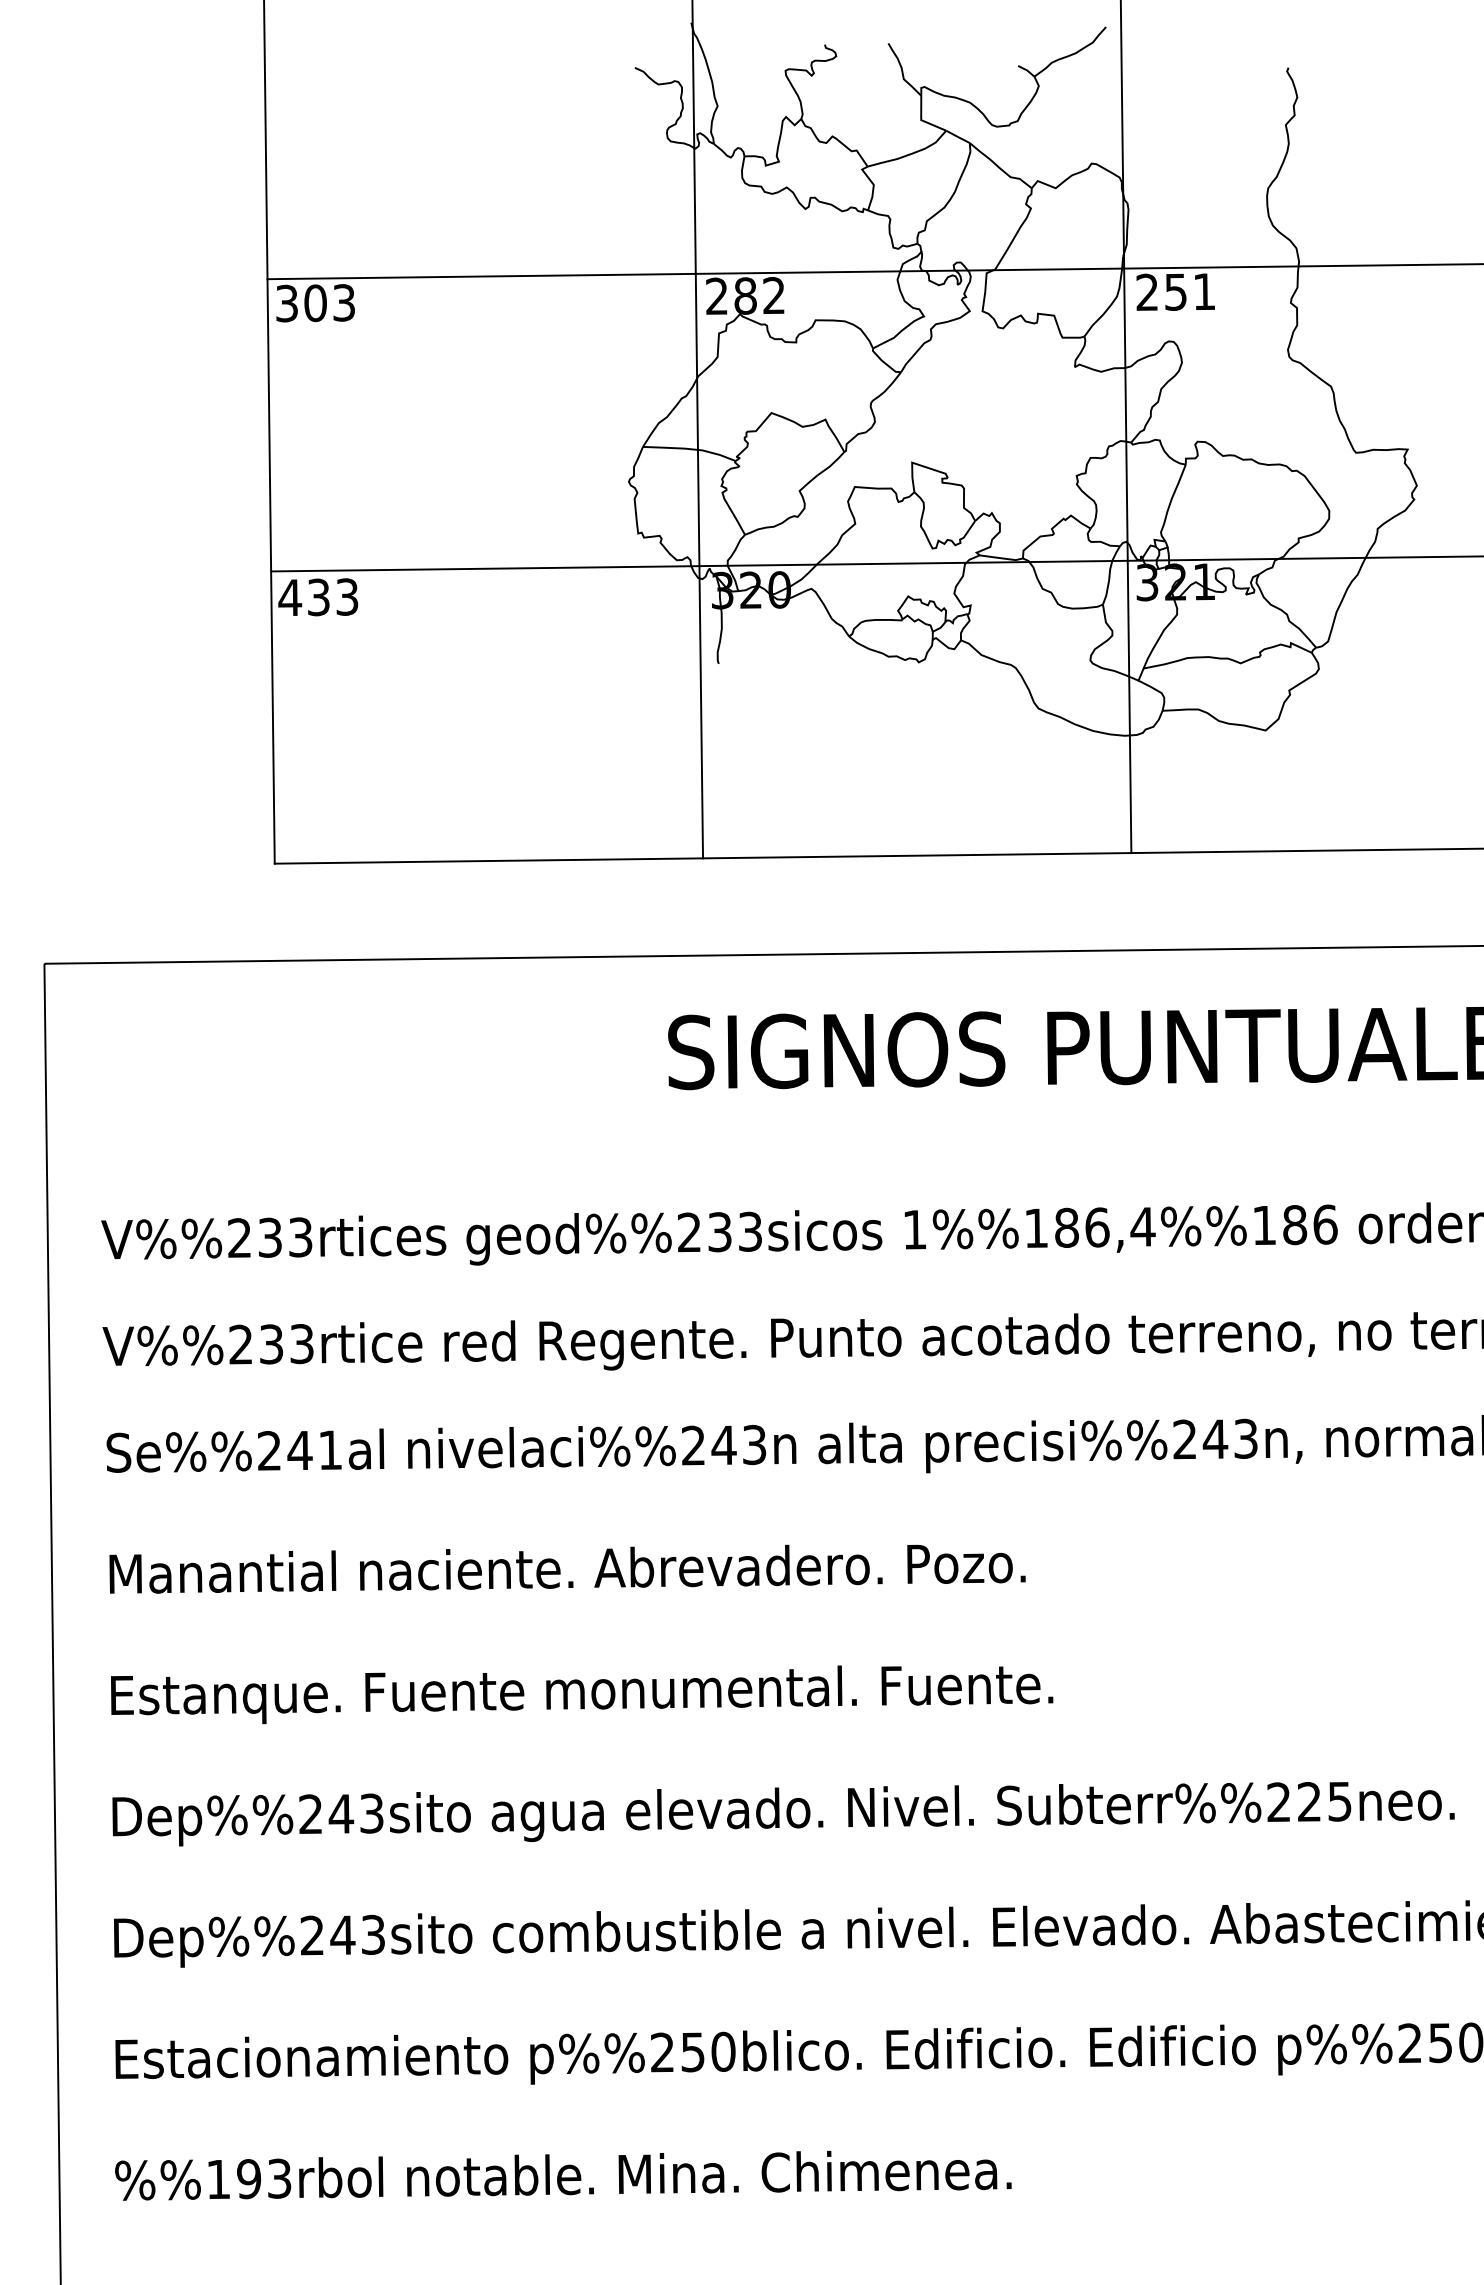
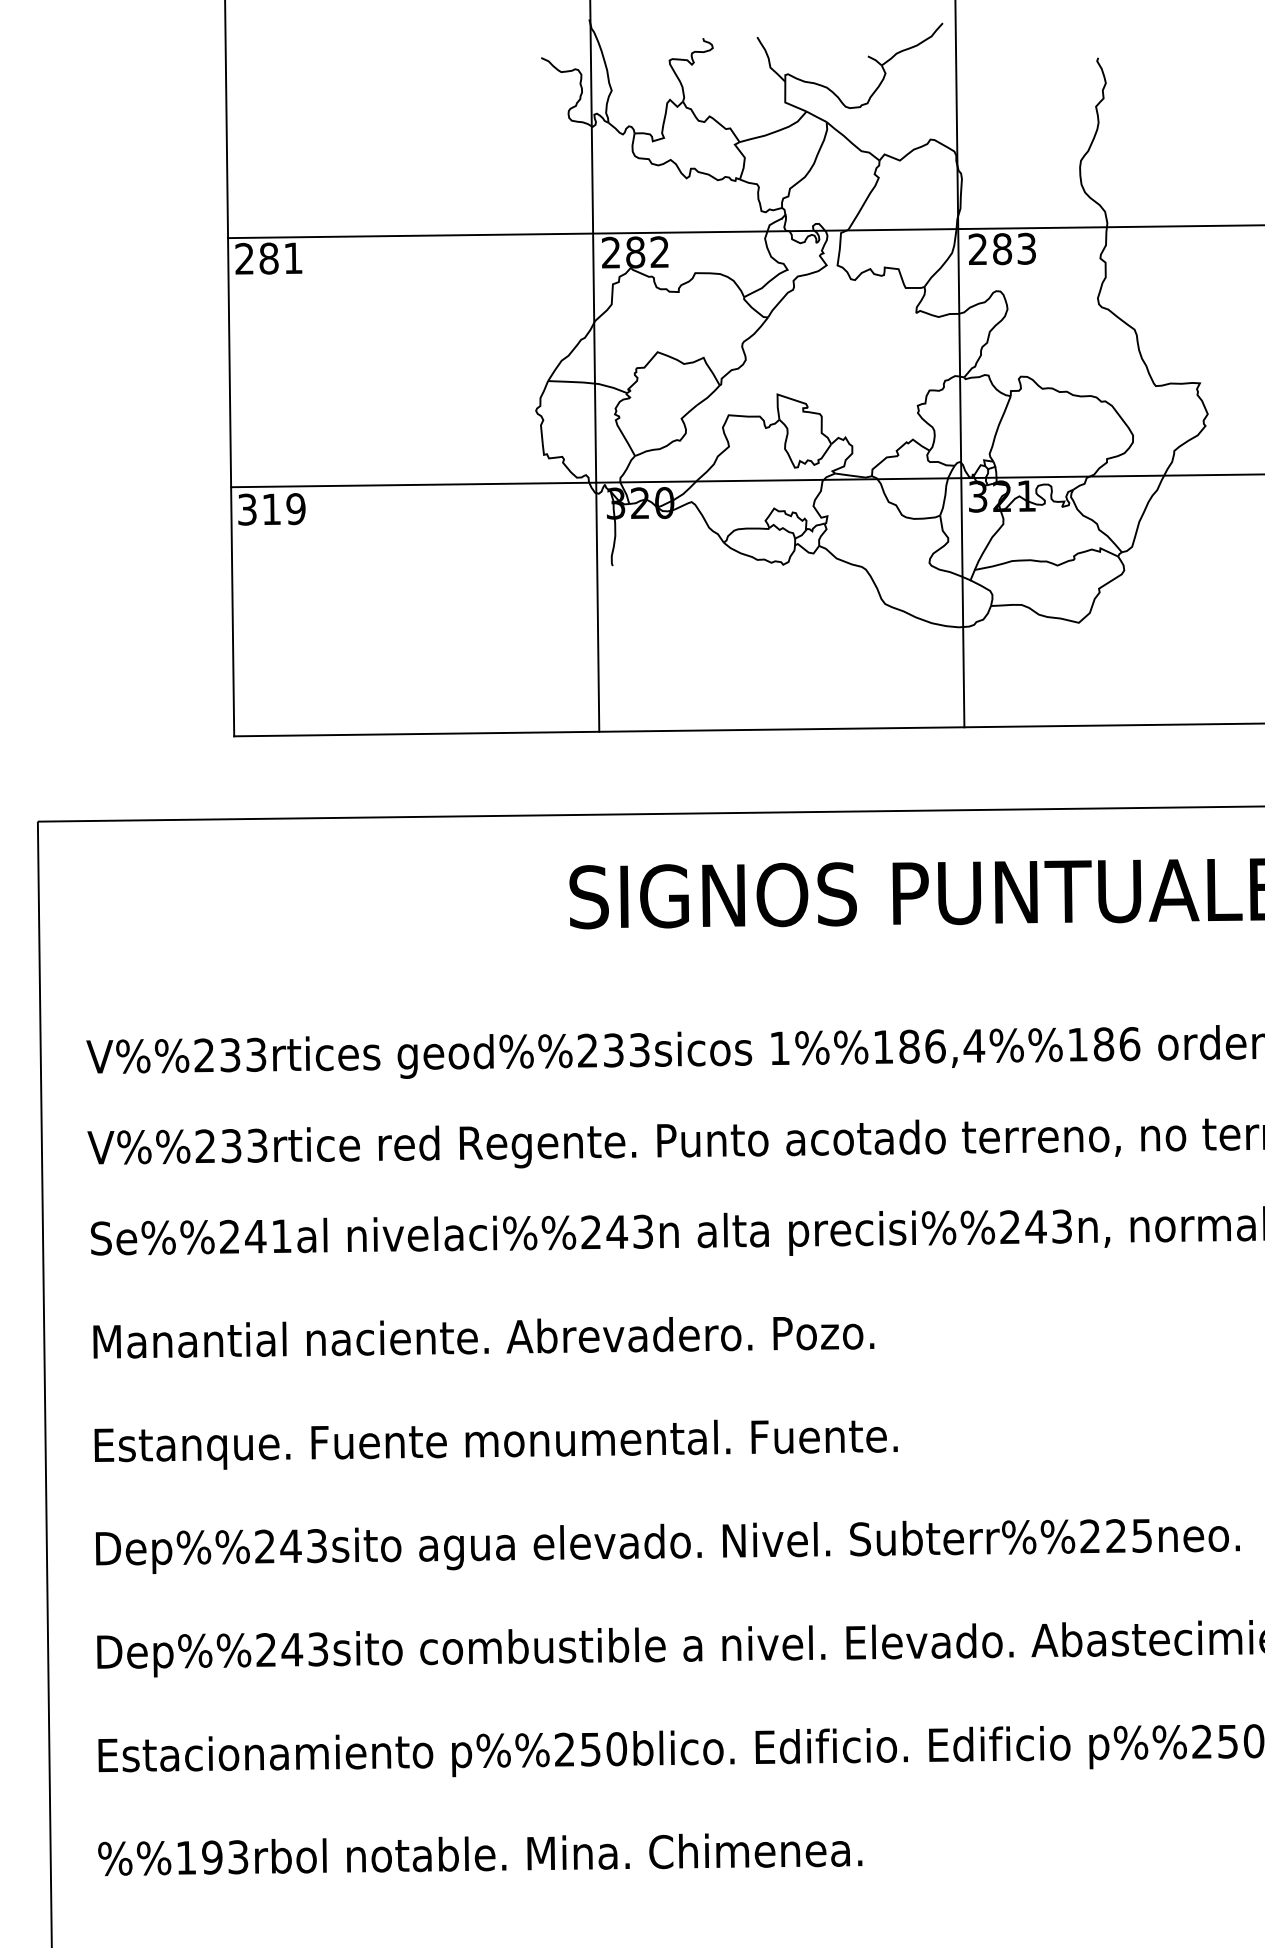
text: (1190, 291) -> (1014, 248), 251 -> 283
text: (315, 303) -> (268, 258), 303 -> 281
text: (318, 597) -> (271, 509), 433 -> 319

